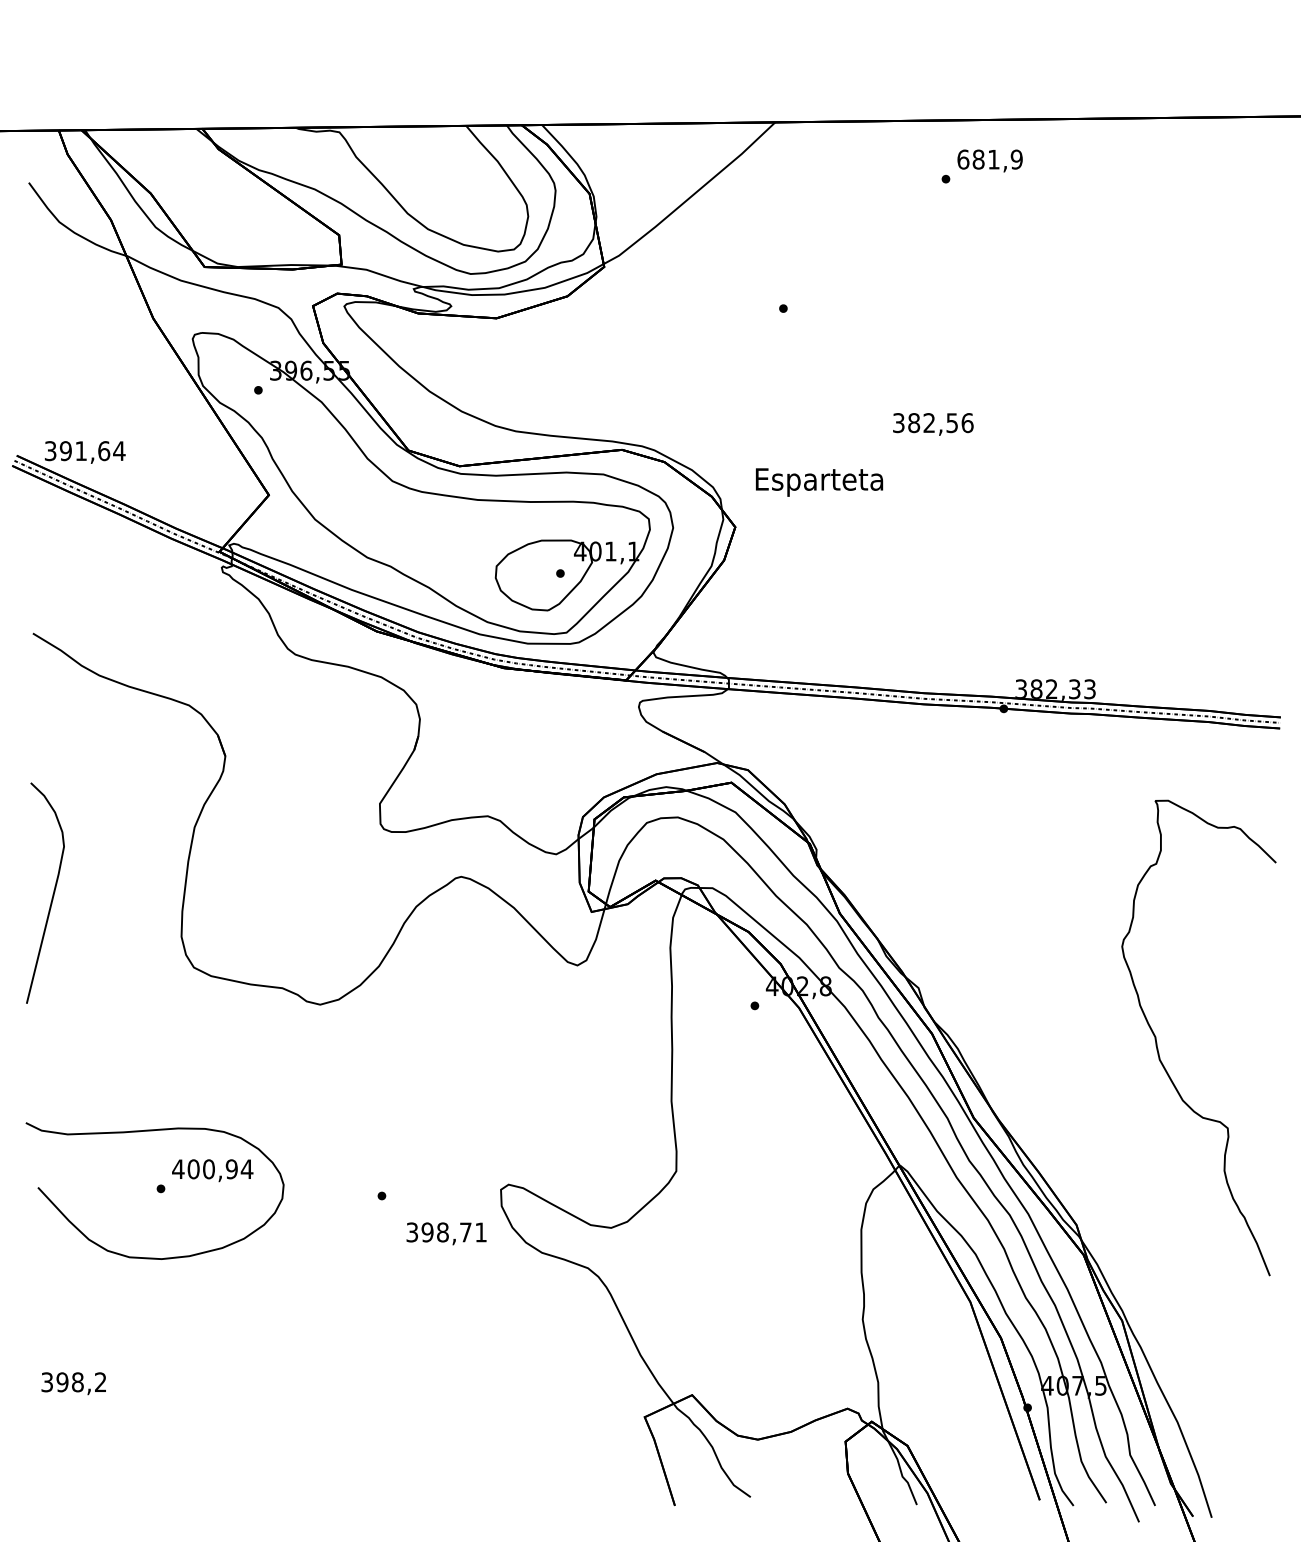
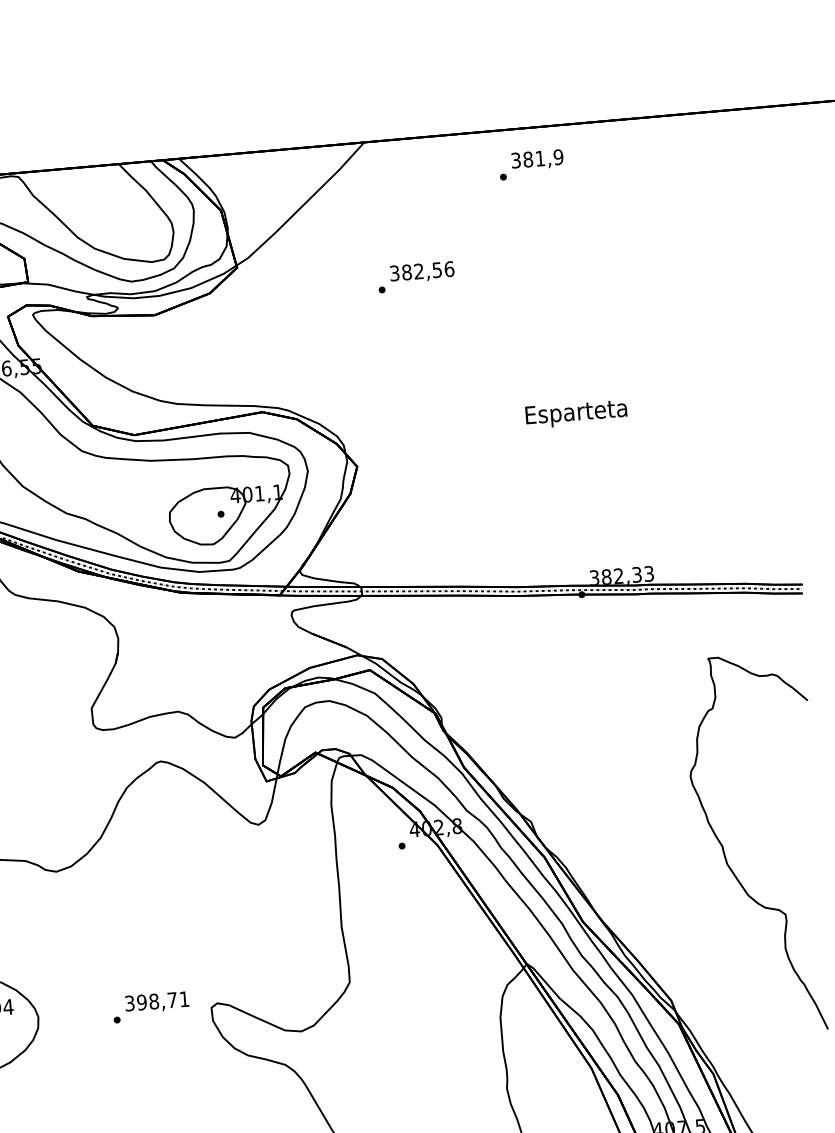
text: (963, 159) -> (516, 160), 681,9 -> 381,9
text: (933, 424) -> (422, 272), moved
text: (819, 482) -> (576, 414), moved
text: (446, 1233) -> (157, 1002), moved

